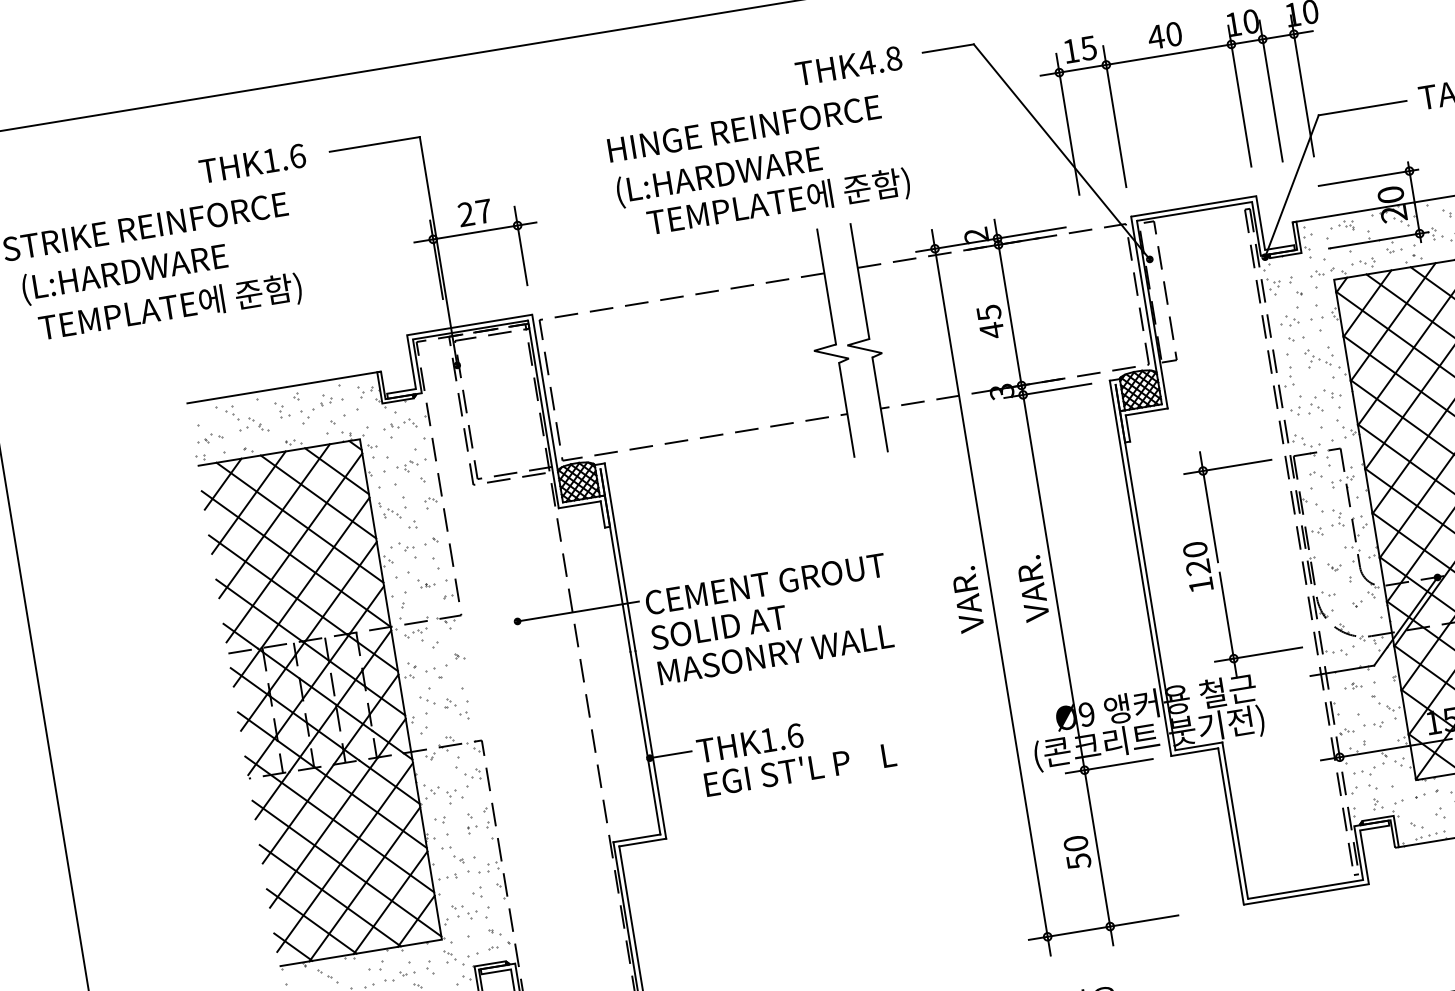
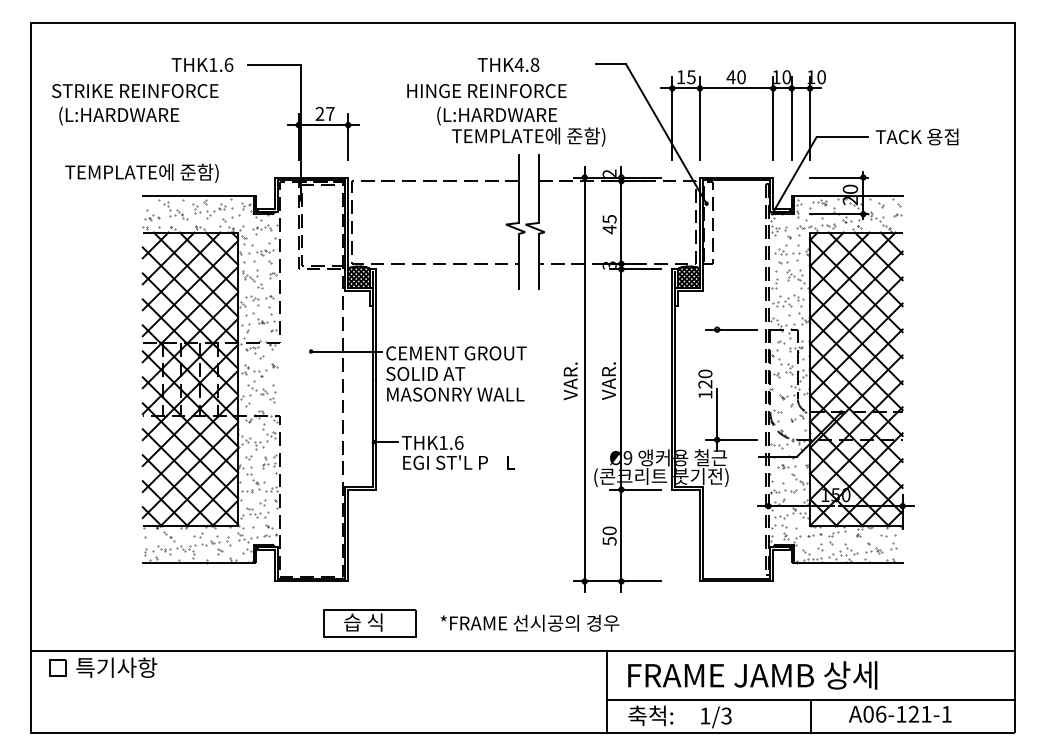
text: (848, 65) -> (508, 64), moved
text: (763, 187) -> (521, 126), moved
text: (169, 307) -> (141, 172), moved
line: (1209, 506) -> (717, 350), removed

